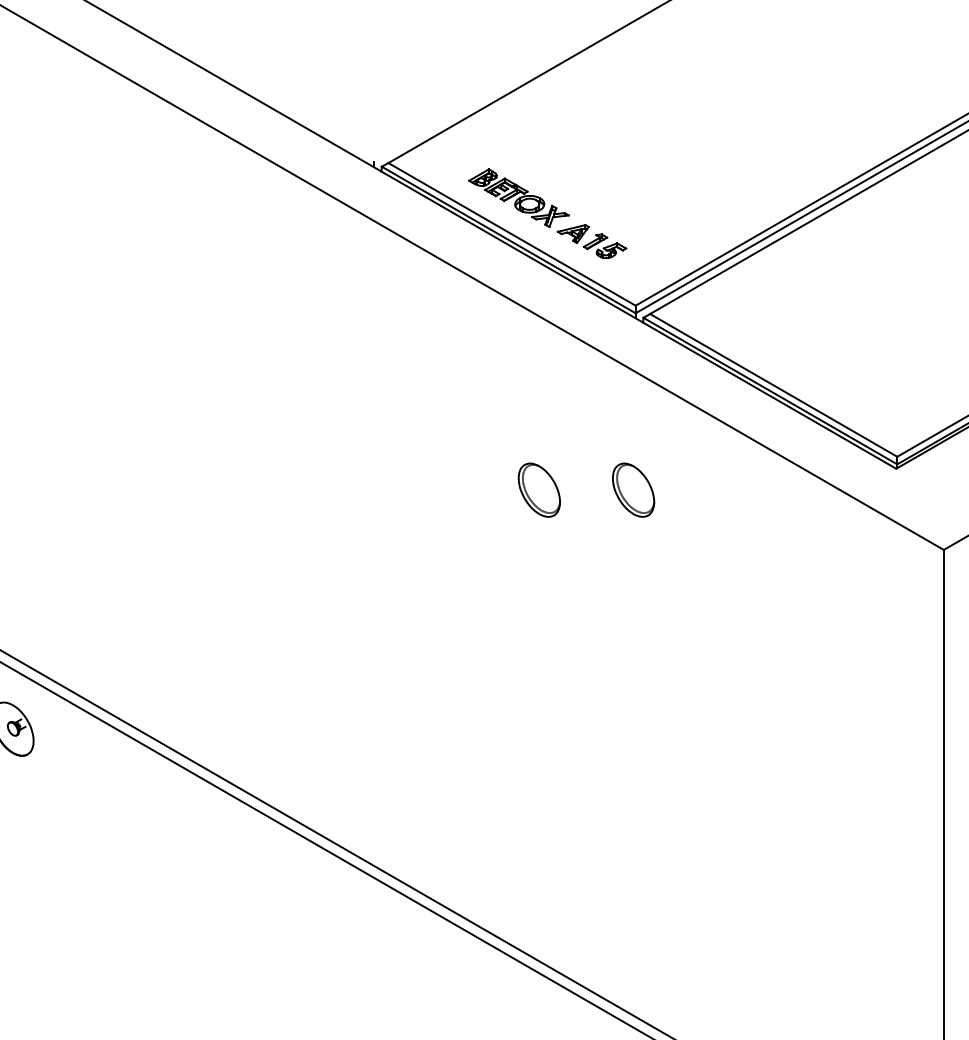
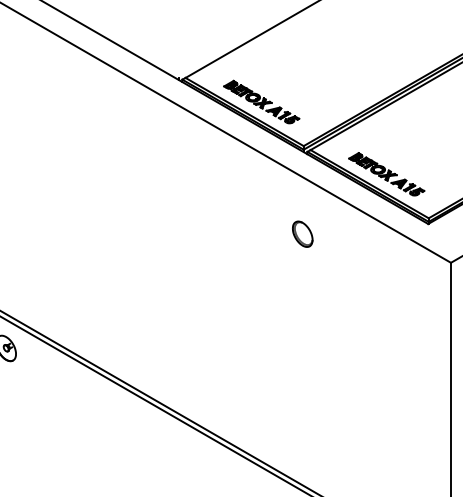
part: (808, 365) -> (386, 174), added
part: (538, 488) -> (257, 233), removed

